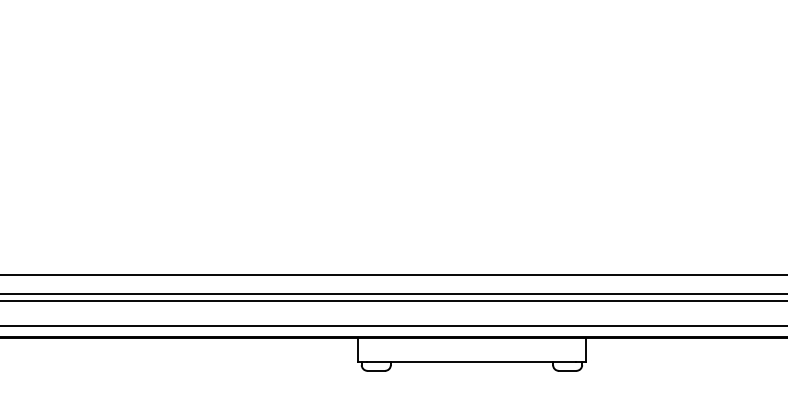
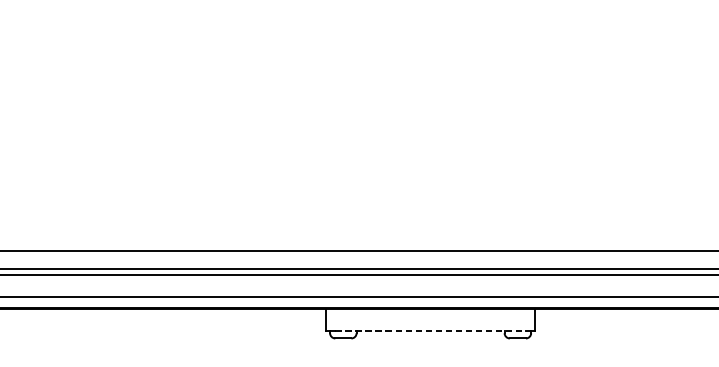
line: (472, 362) -> (431, 330), solid -> dashed

